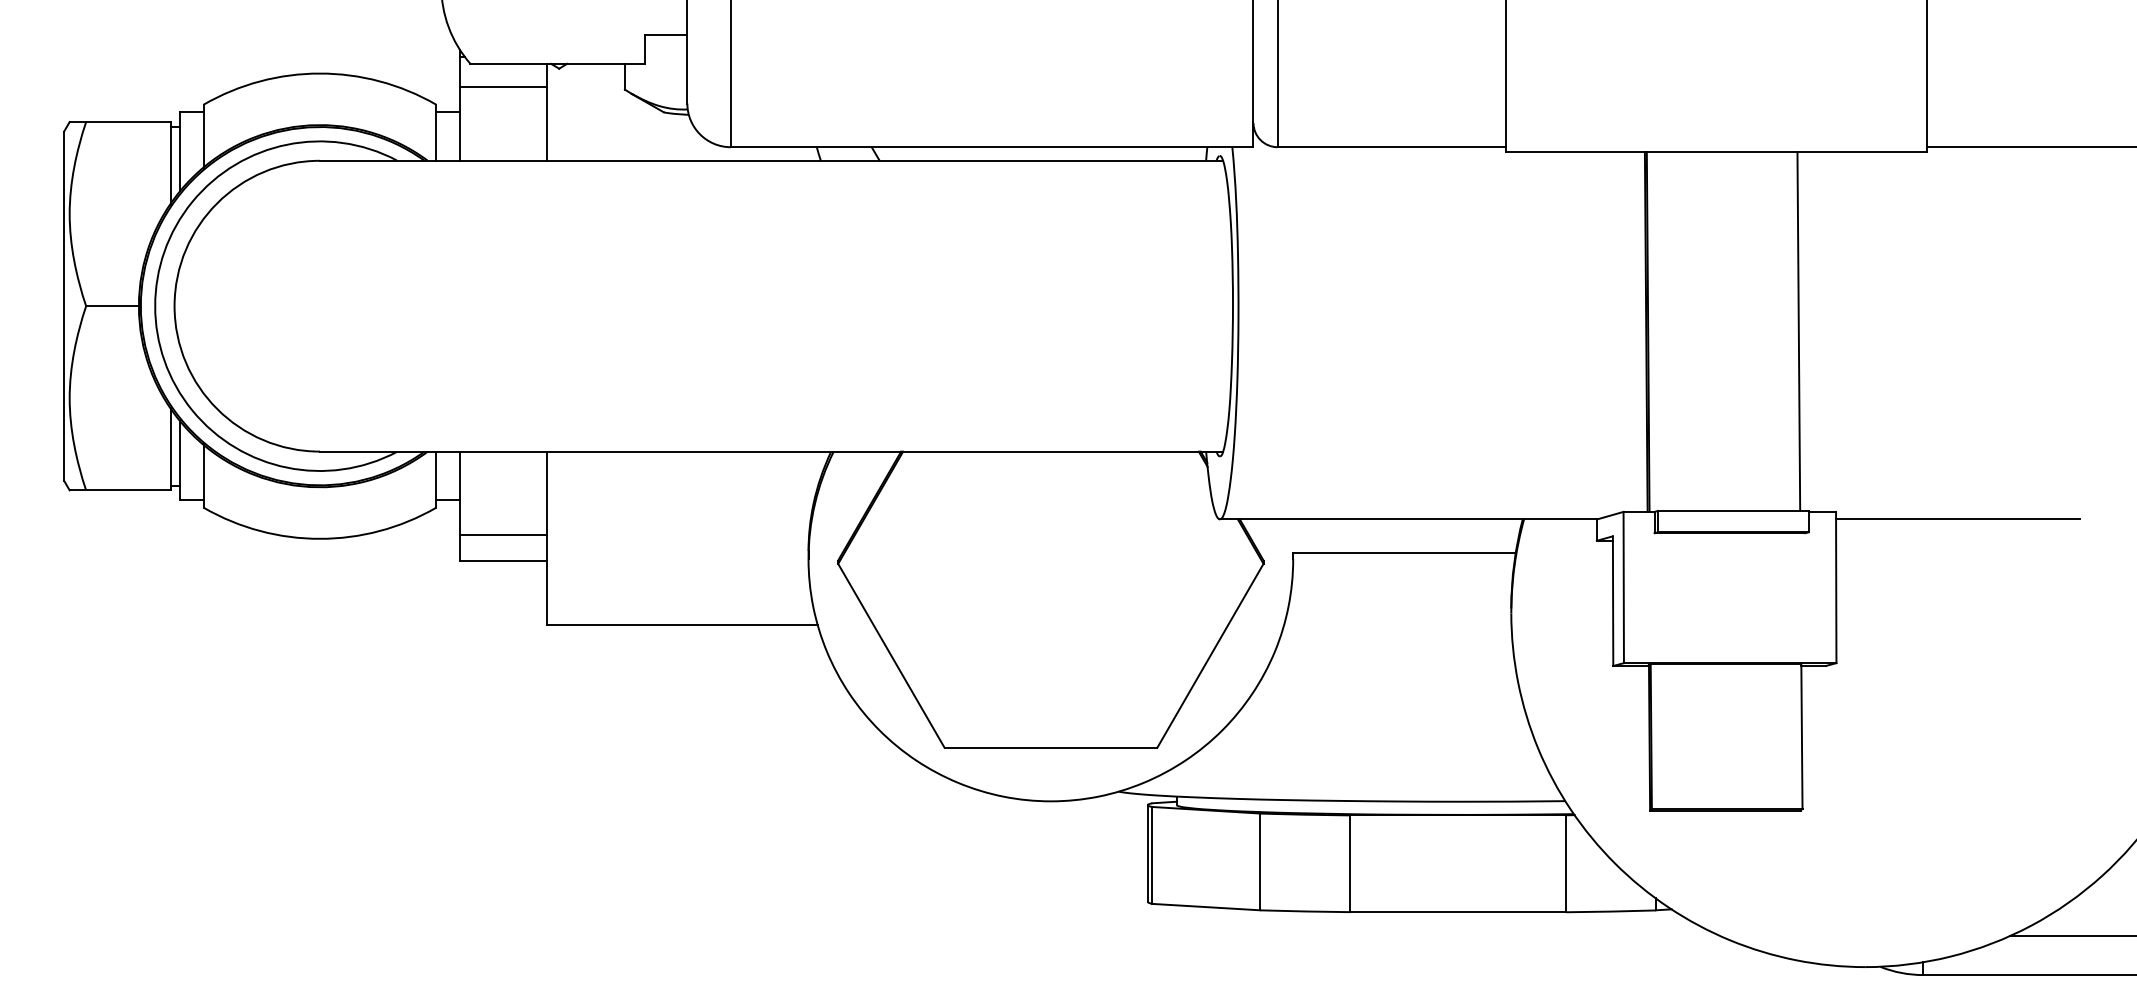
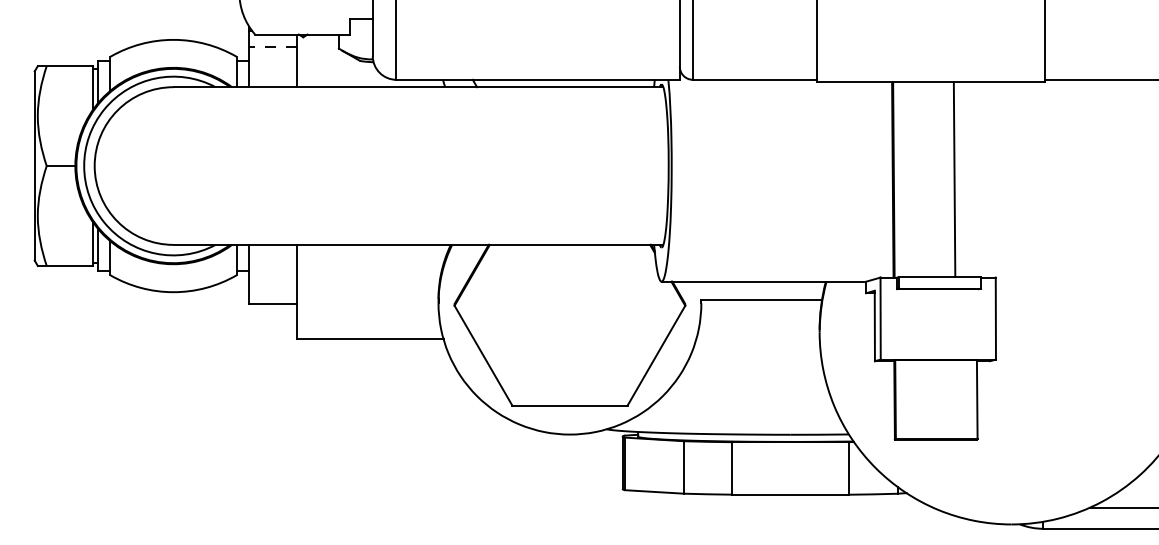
line: (502, 87) -> (272, 47), solid -> dashed
line: (1798, 331) -> (954, 179), moved
line: (1957, 519) -> (1061, 281), removed
line: (502, 535) -> (272, 290), removed

